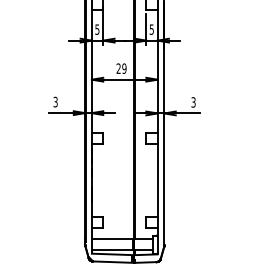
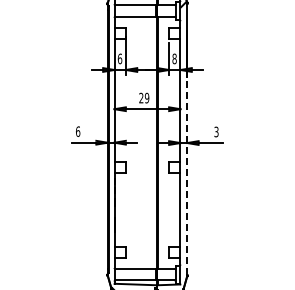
text: (96, 29) -> (119, 58), 5 -> 6
text: (151, 29) -> (174, 58), 5 -> 8
text: (56, 101) -> (78, 131), 3 -> 6
line: (164, 145) -> (187, 175), solid -> dashed

